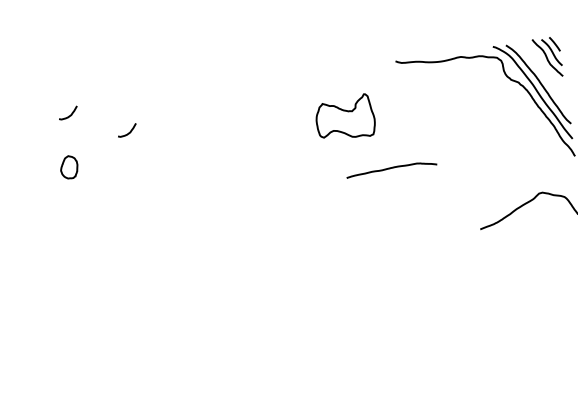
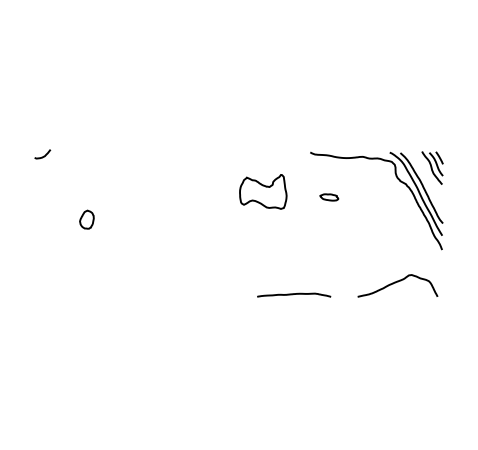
part: (427, 112) -> (329, 197), added
curve: (128, 131) -> (88, 176), removed
part: (68, 167) -> (86, 219), moved
curve: (391, 168) -> (294, 294), moved

